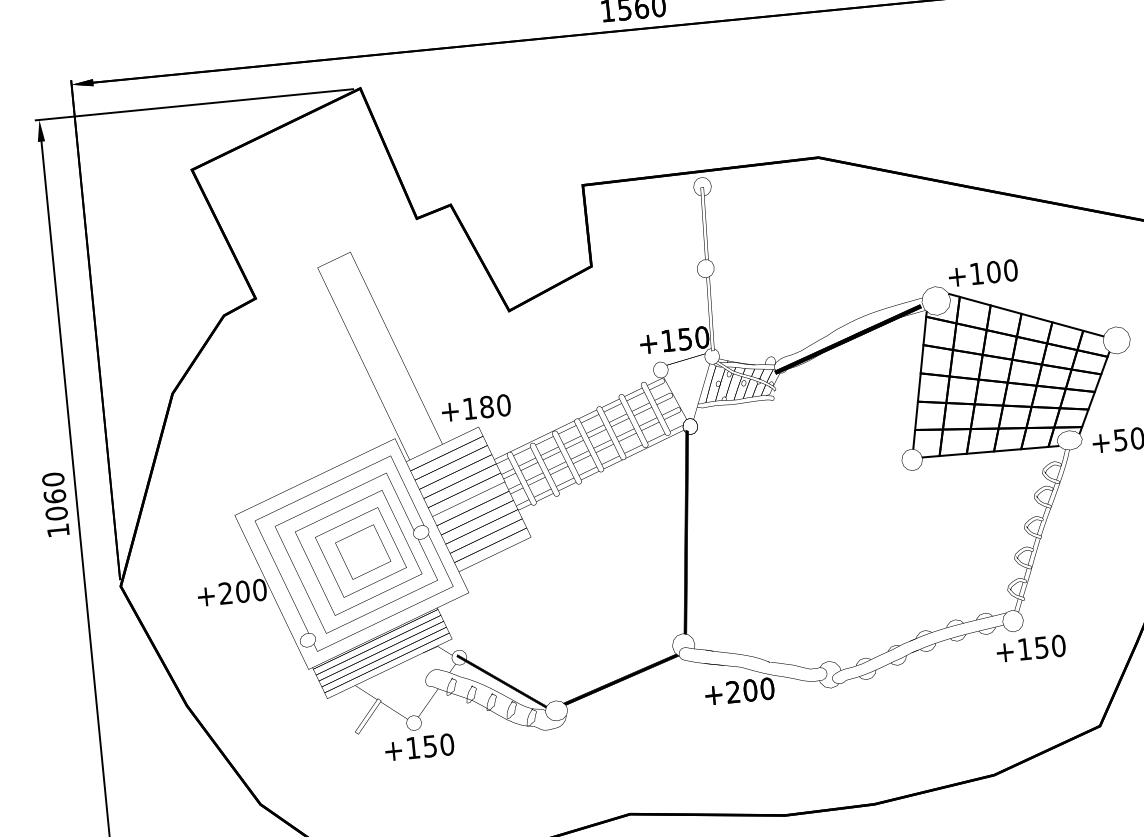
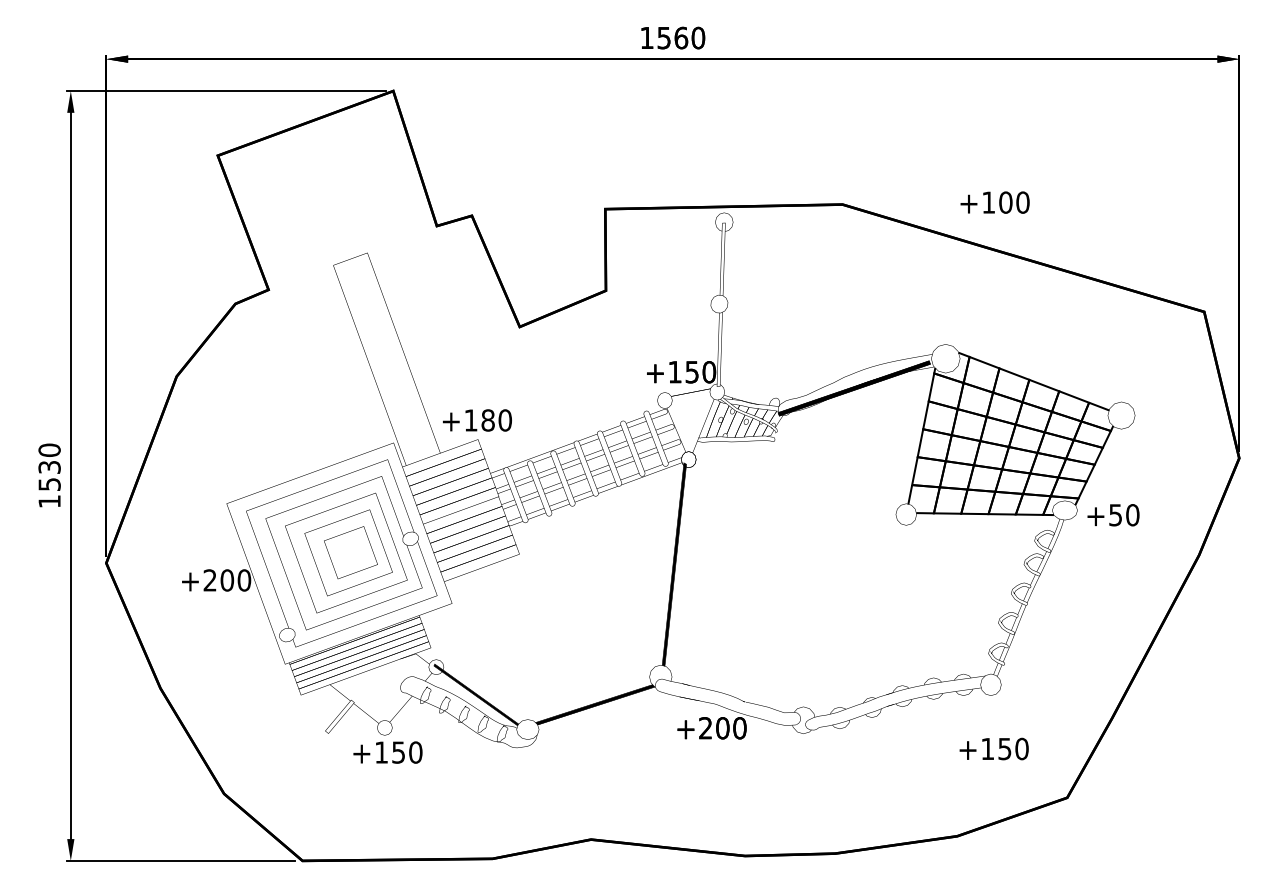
text: (982, 273) -> (994, 202), moved
text: (55, 504) -> (49, 475), 1060 -> 1530
text: (1030, 648) -> (993, 748), moved

